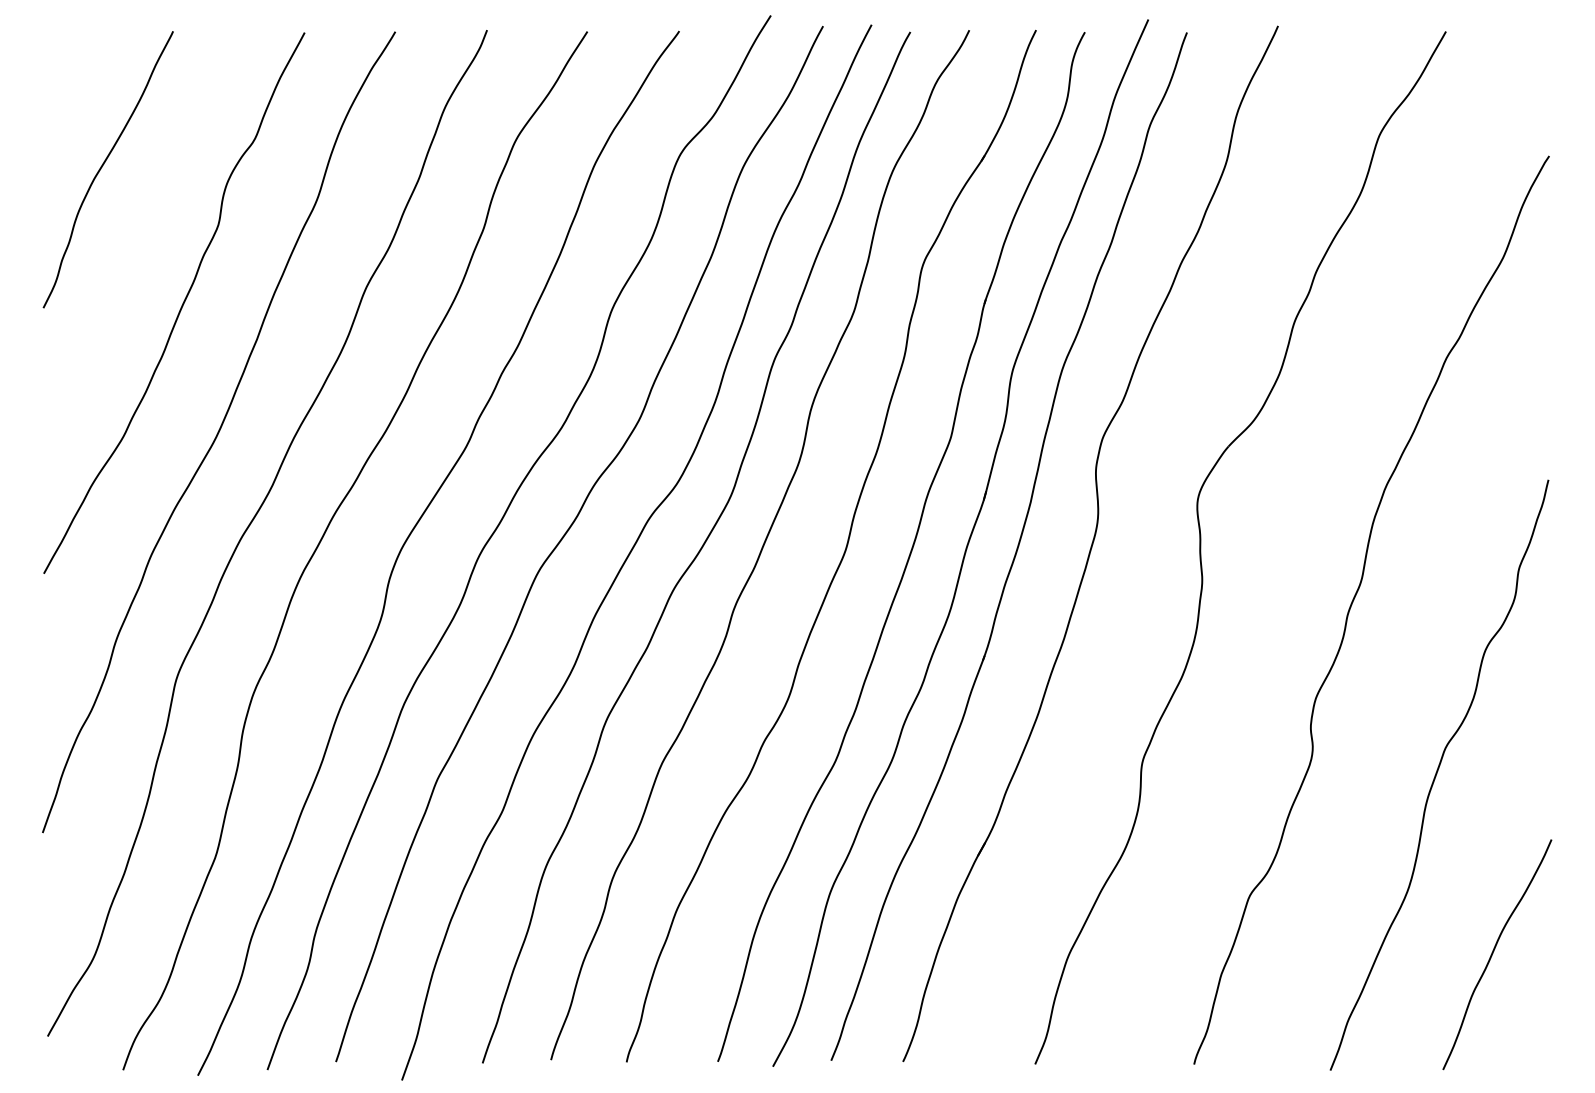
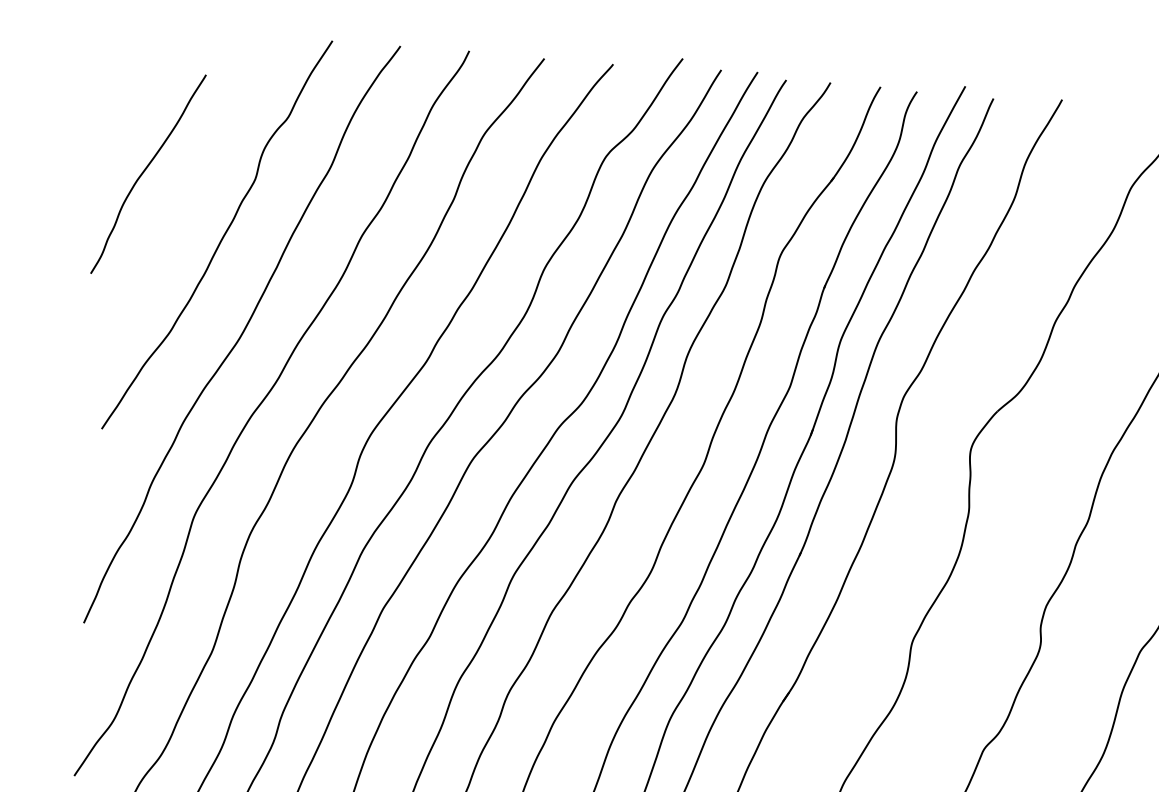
curve: (102, 167) -> (144, 172), moved

